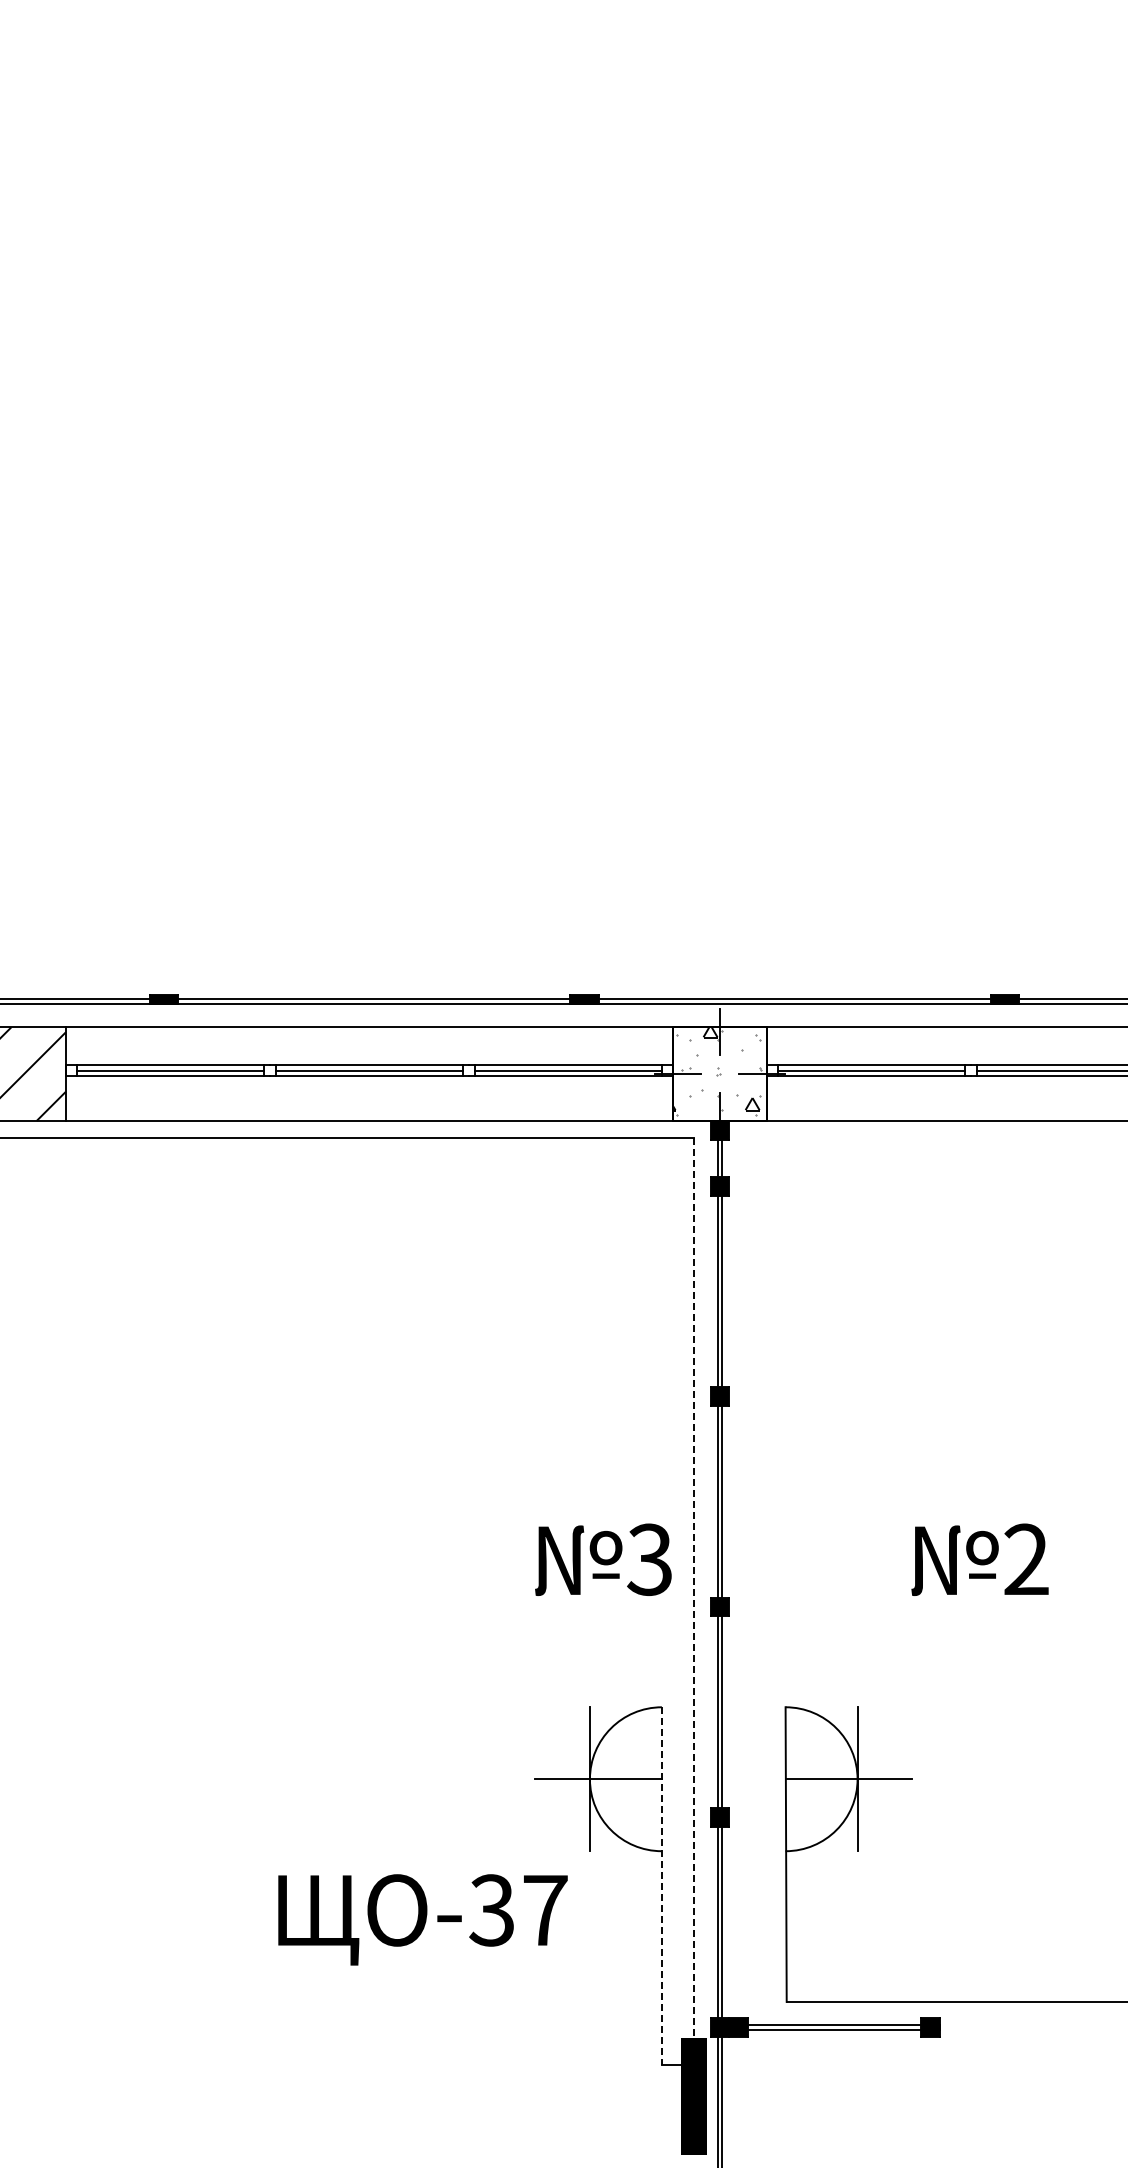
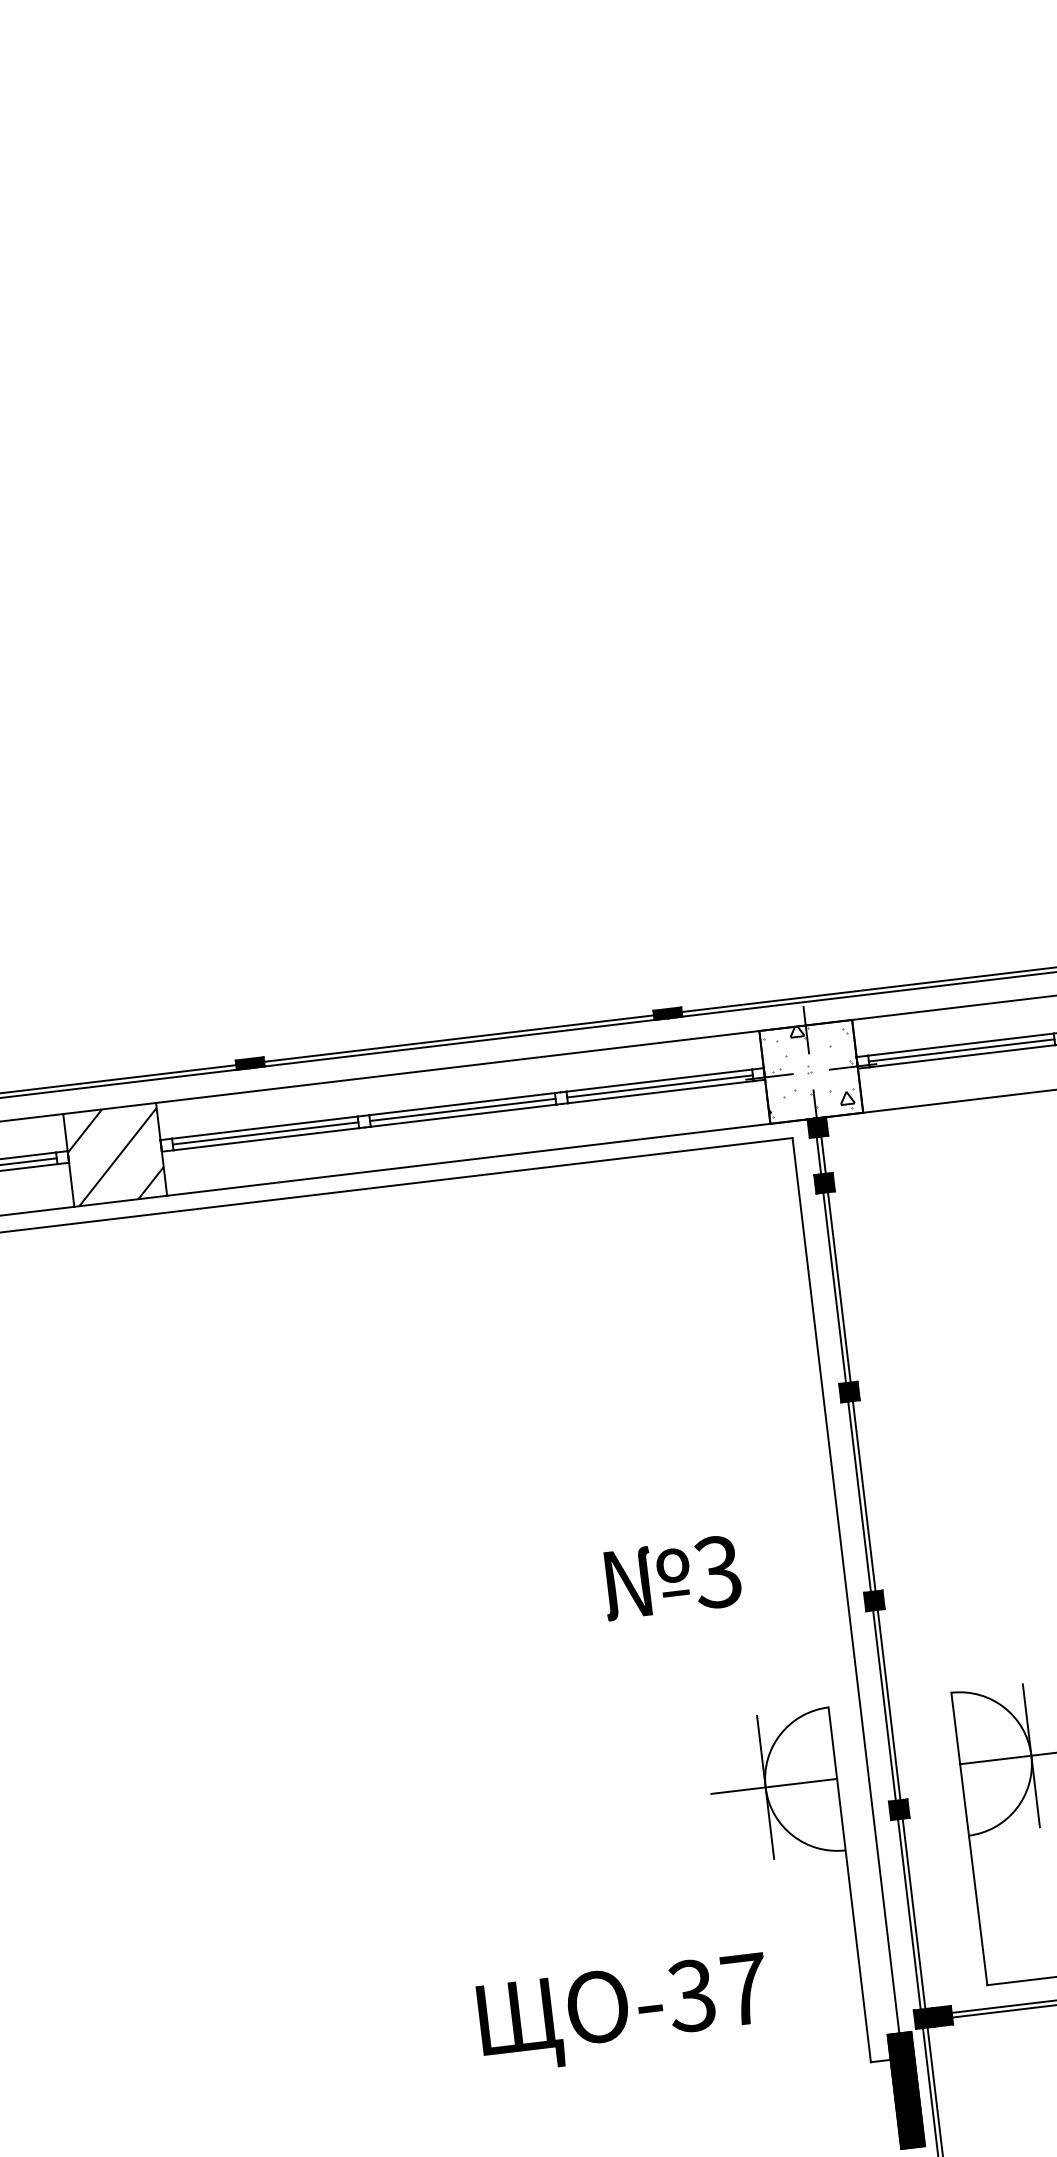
text: (603, 1559) -> (671, 1577), moved
line: (693, 1590) -> (846, 1587), dashed -> solid
line: (661, 1885) -> (849, 1884), dashed -> solid
text: (422, 1919) -> (623, 2013), moved

